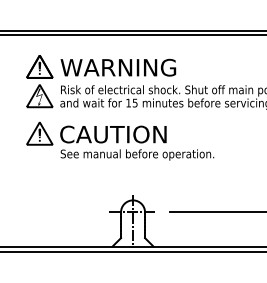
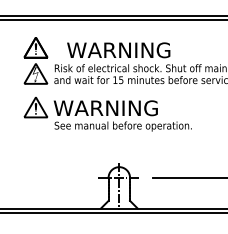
text: (118, 67) -> (118, 50), moved
text: (117, 134) -> (105, 108), CAUTION -> WARNING

